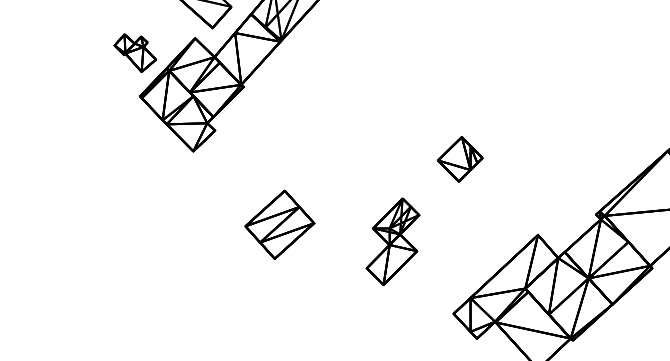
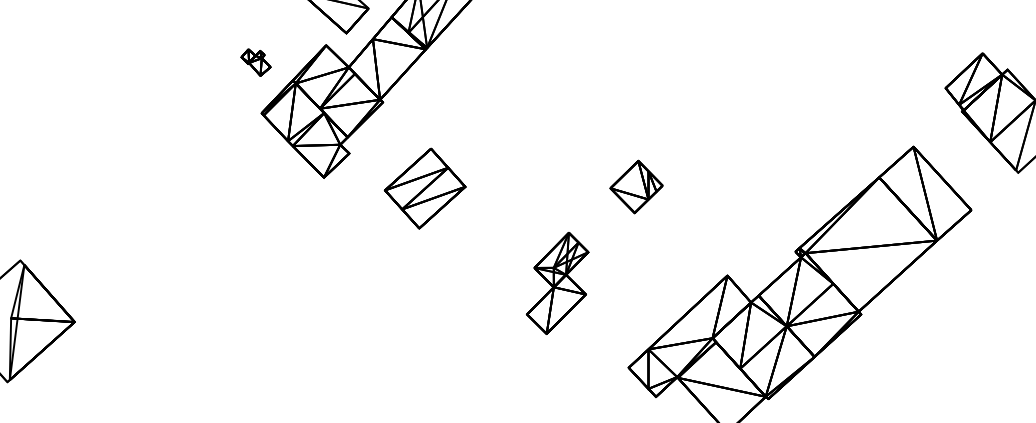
part: (134, 52) -> (255, 62), size x0.6
part: (279, 224) -> (424, 188), moved

